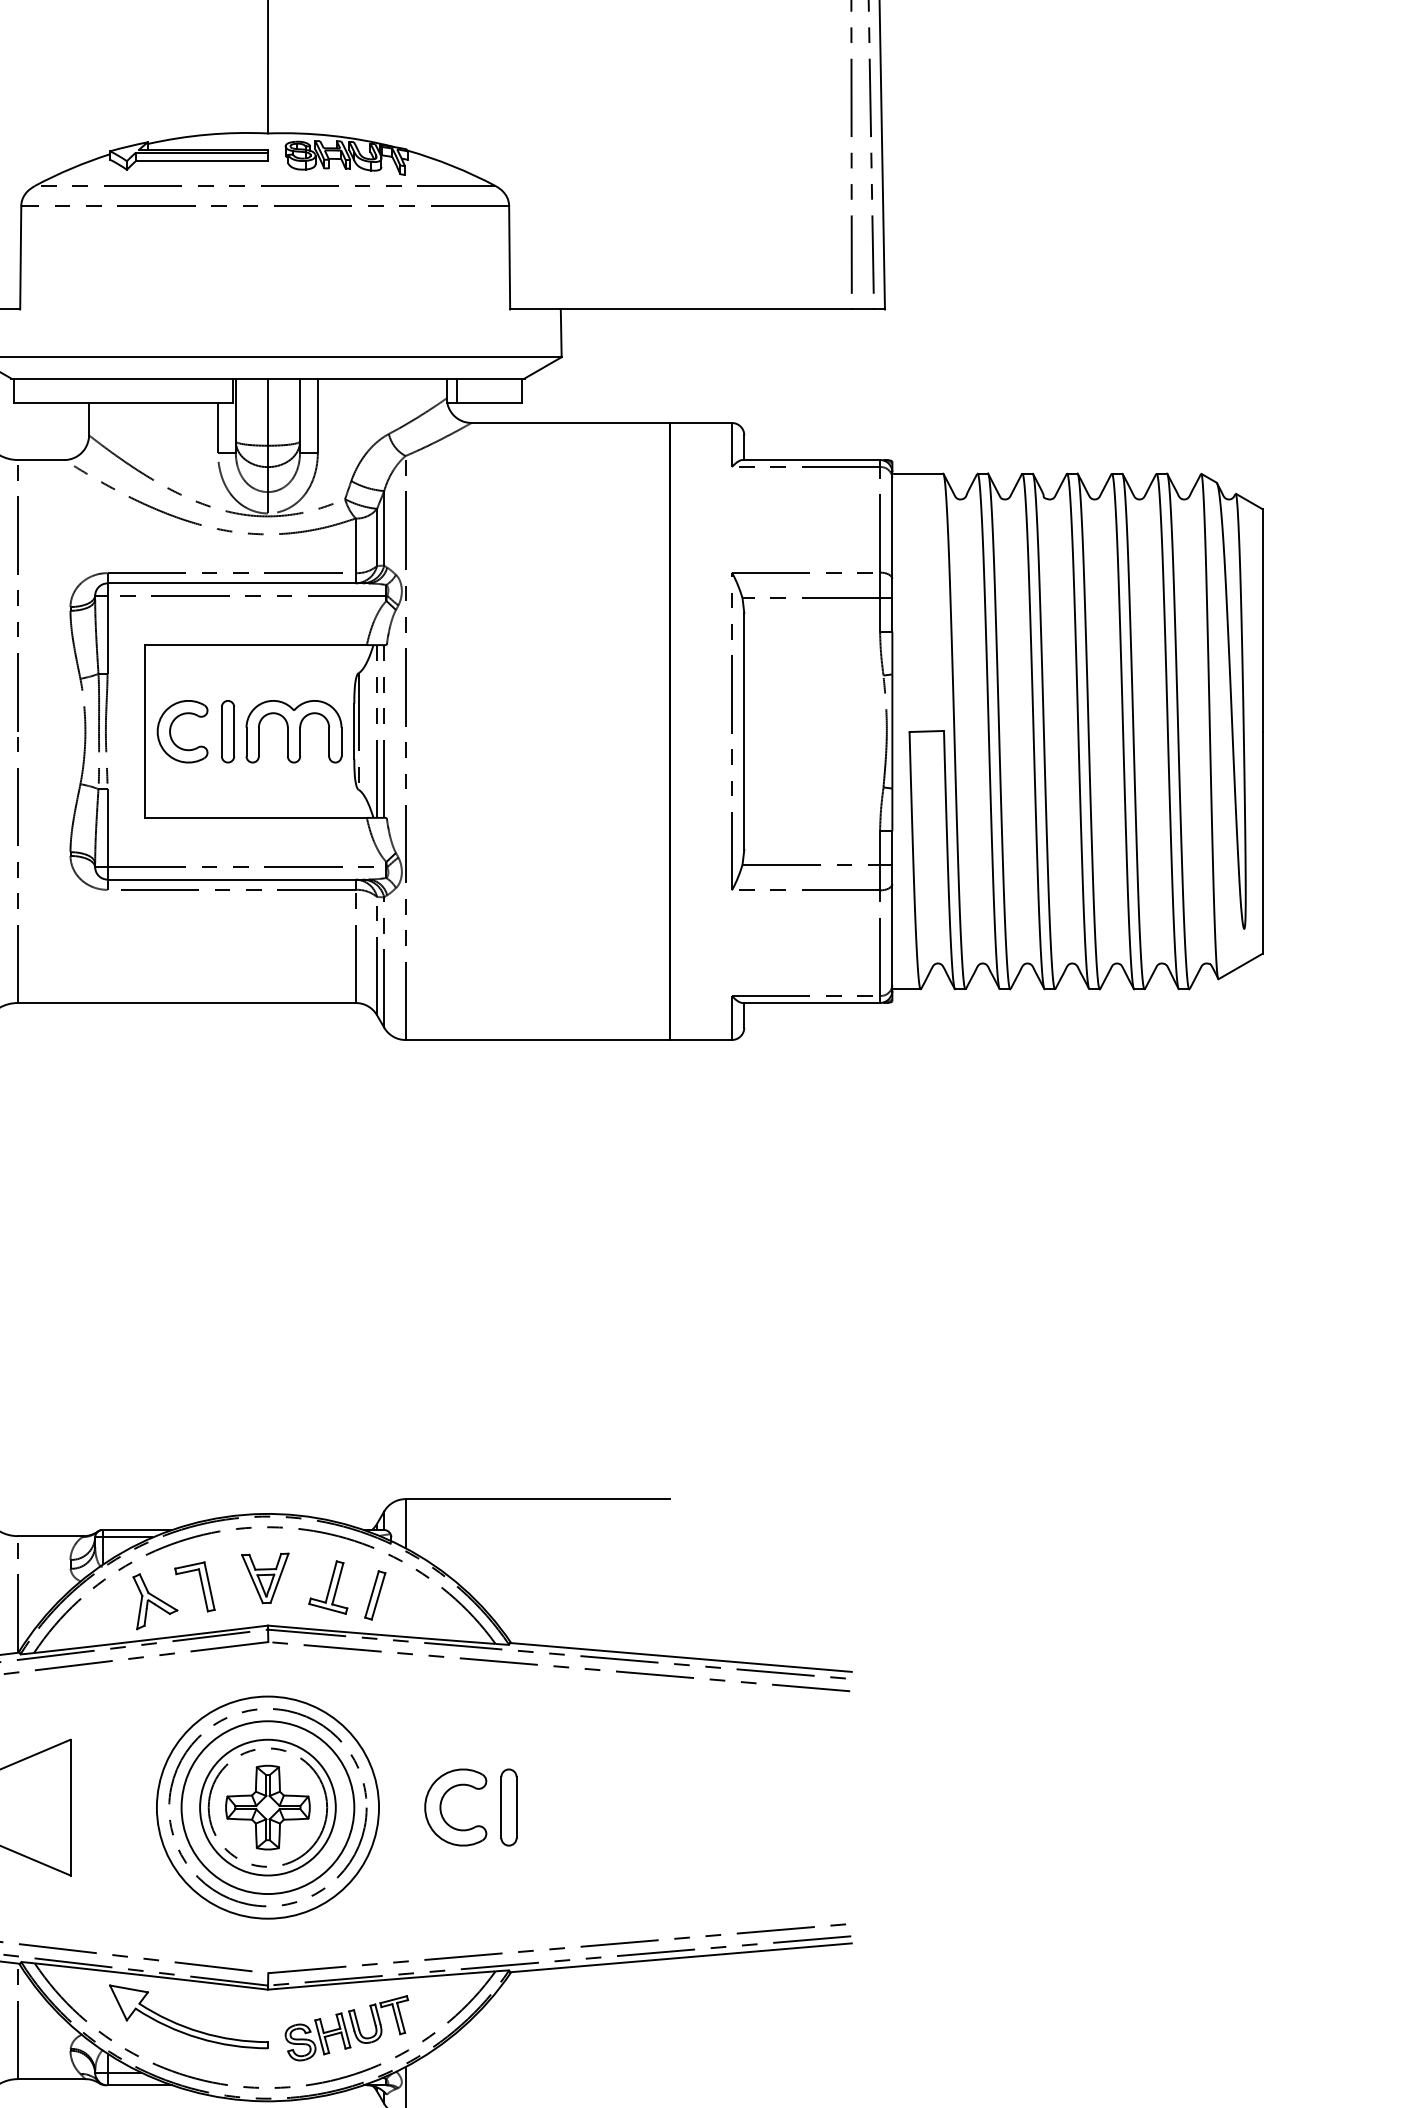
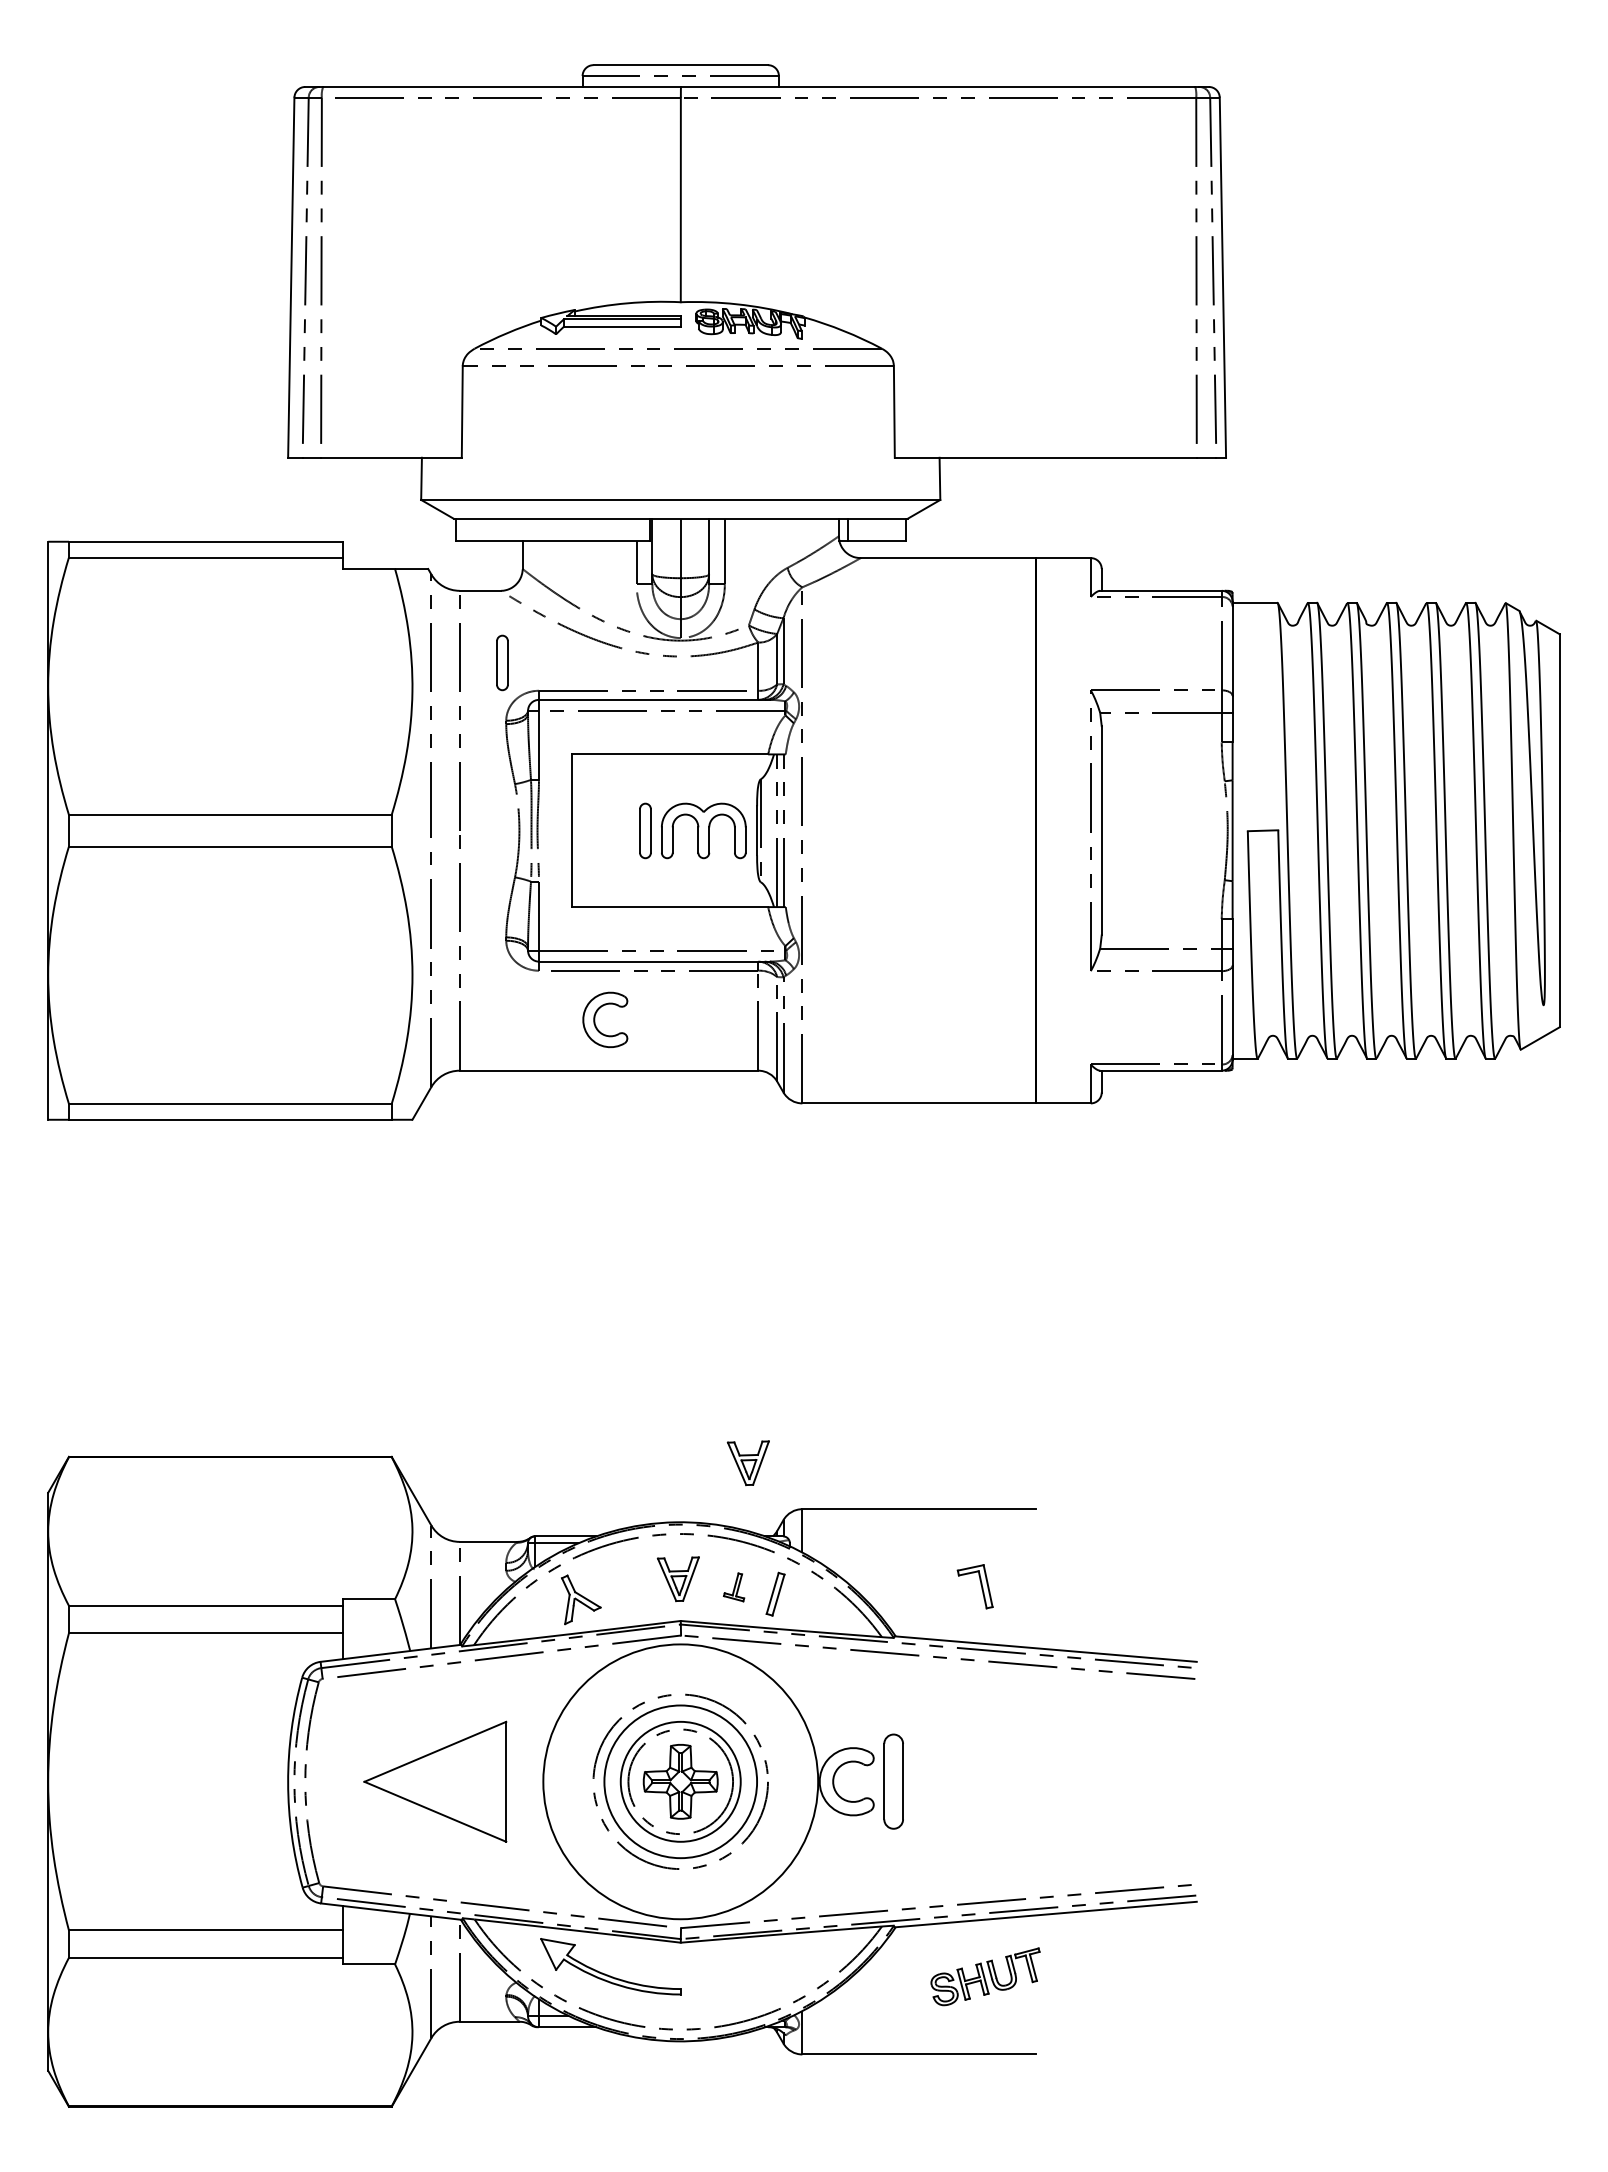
part: (66, 541) -> (502, 662), added
part: (171, 731) -> (595, 1019), moved
part: (343, 1447) -> (747, 1463), added
part: (200, 1585) -> (980, 1585), moved
part: (327, 1587) -> (733, 1587), size x0.6
circle: (267, 1807) -> (680, 1781), size x1.4
part: (508, 1807) -> (893, 1781), size x1.4
part: (346, 2027) -> (985, 1976), moved

